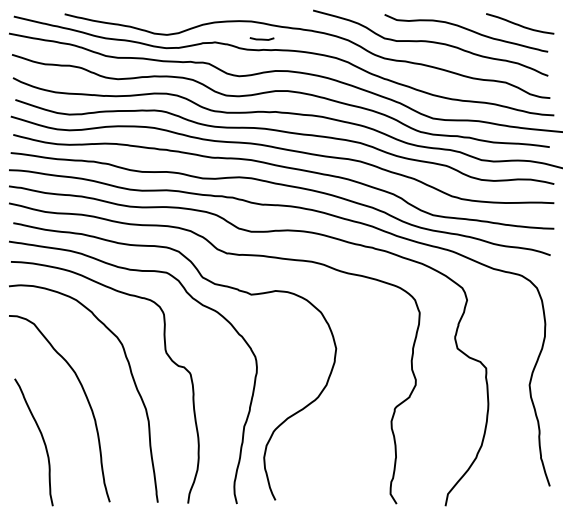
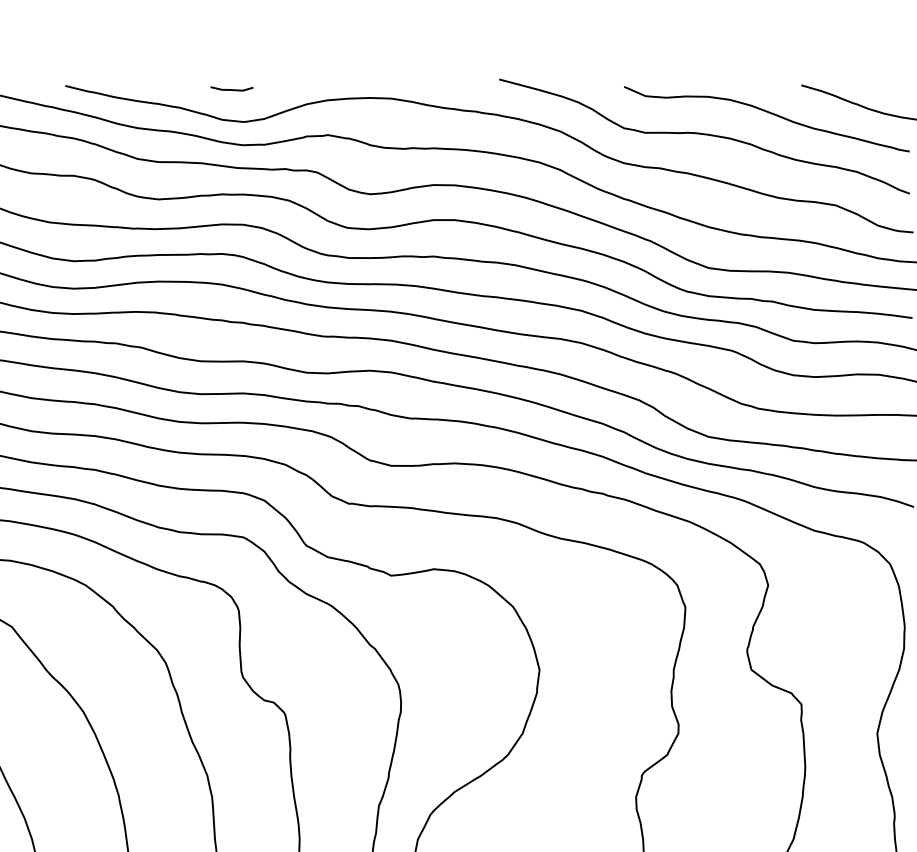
line: (261, 38) -> (230, 88), moved

